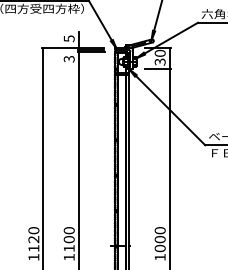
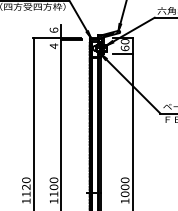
text: (68, 38) -> (53, 30), 5 -> 6
text: (68, 58) -> (53, 45), 3 -> 4
text: (159, 61) -> (124, 48), 30 -> 60

